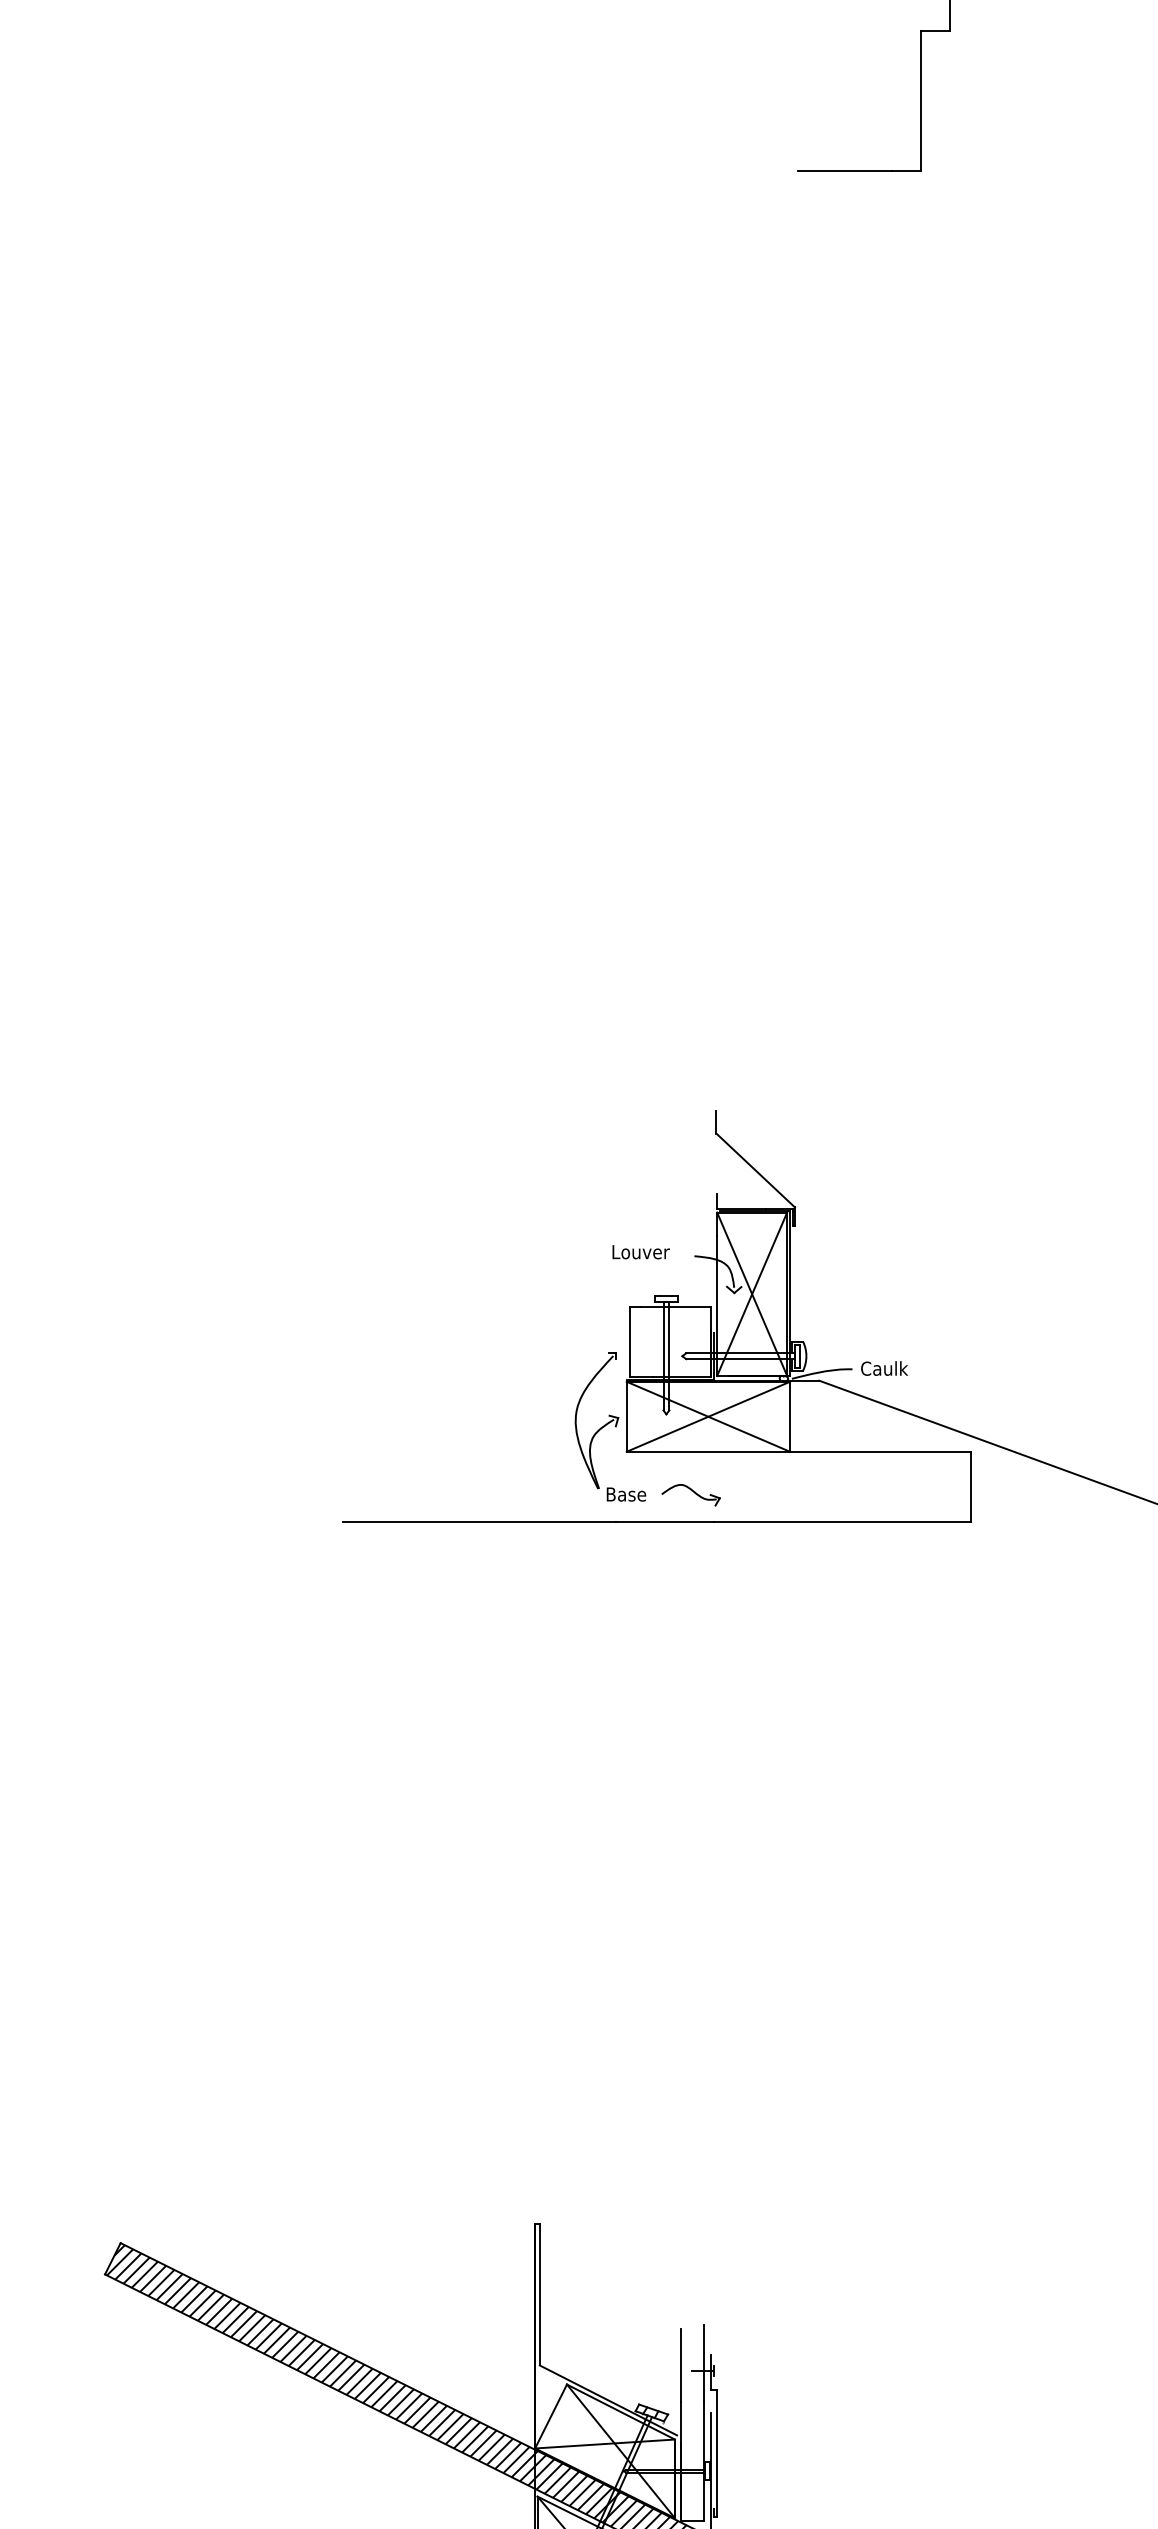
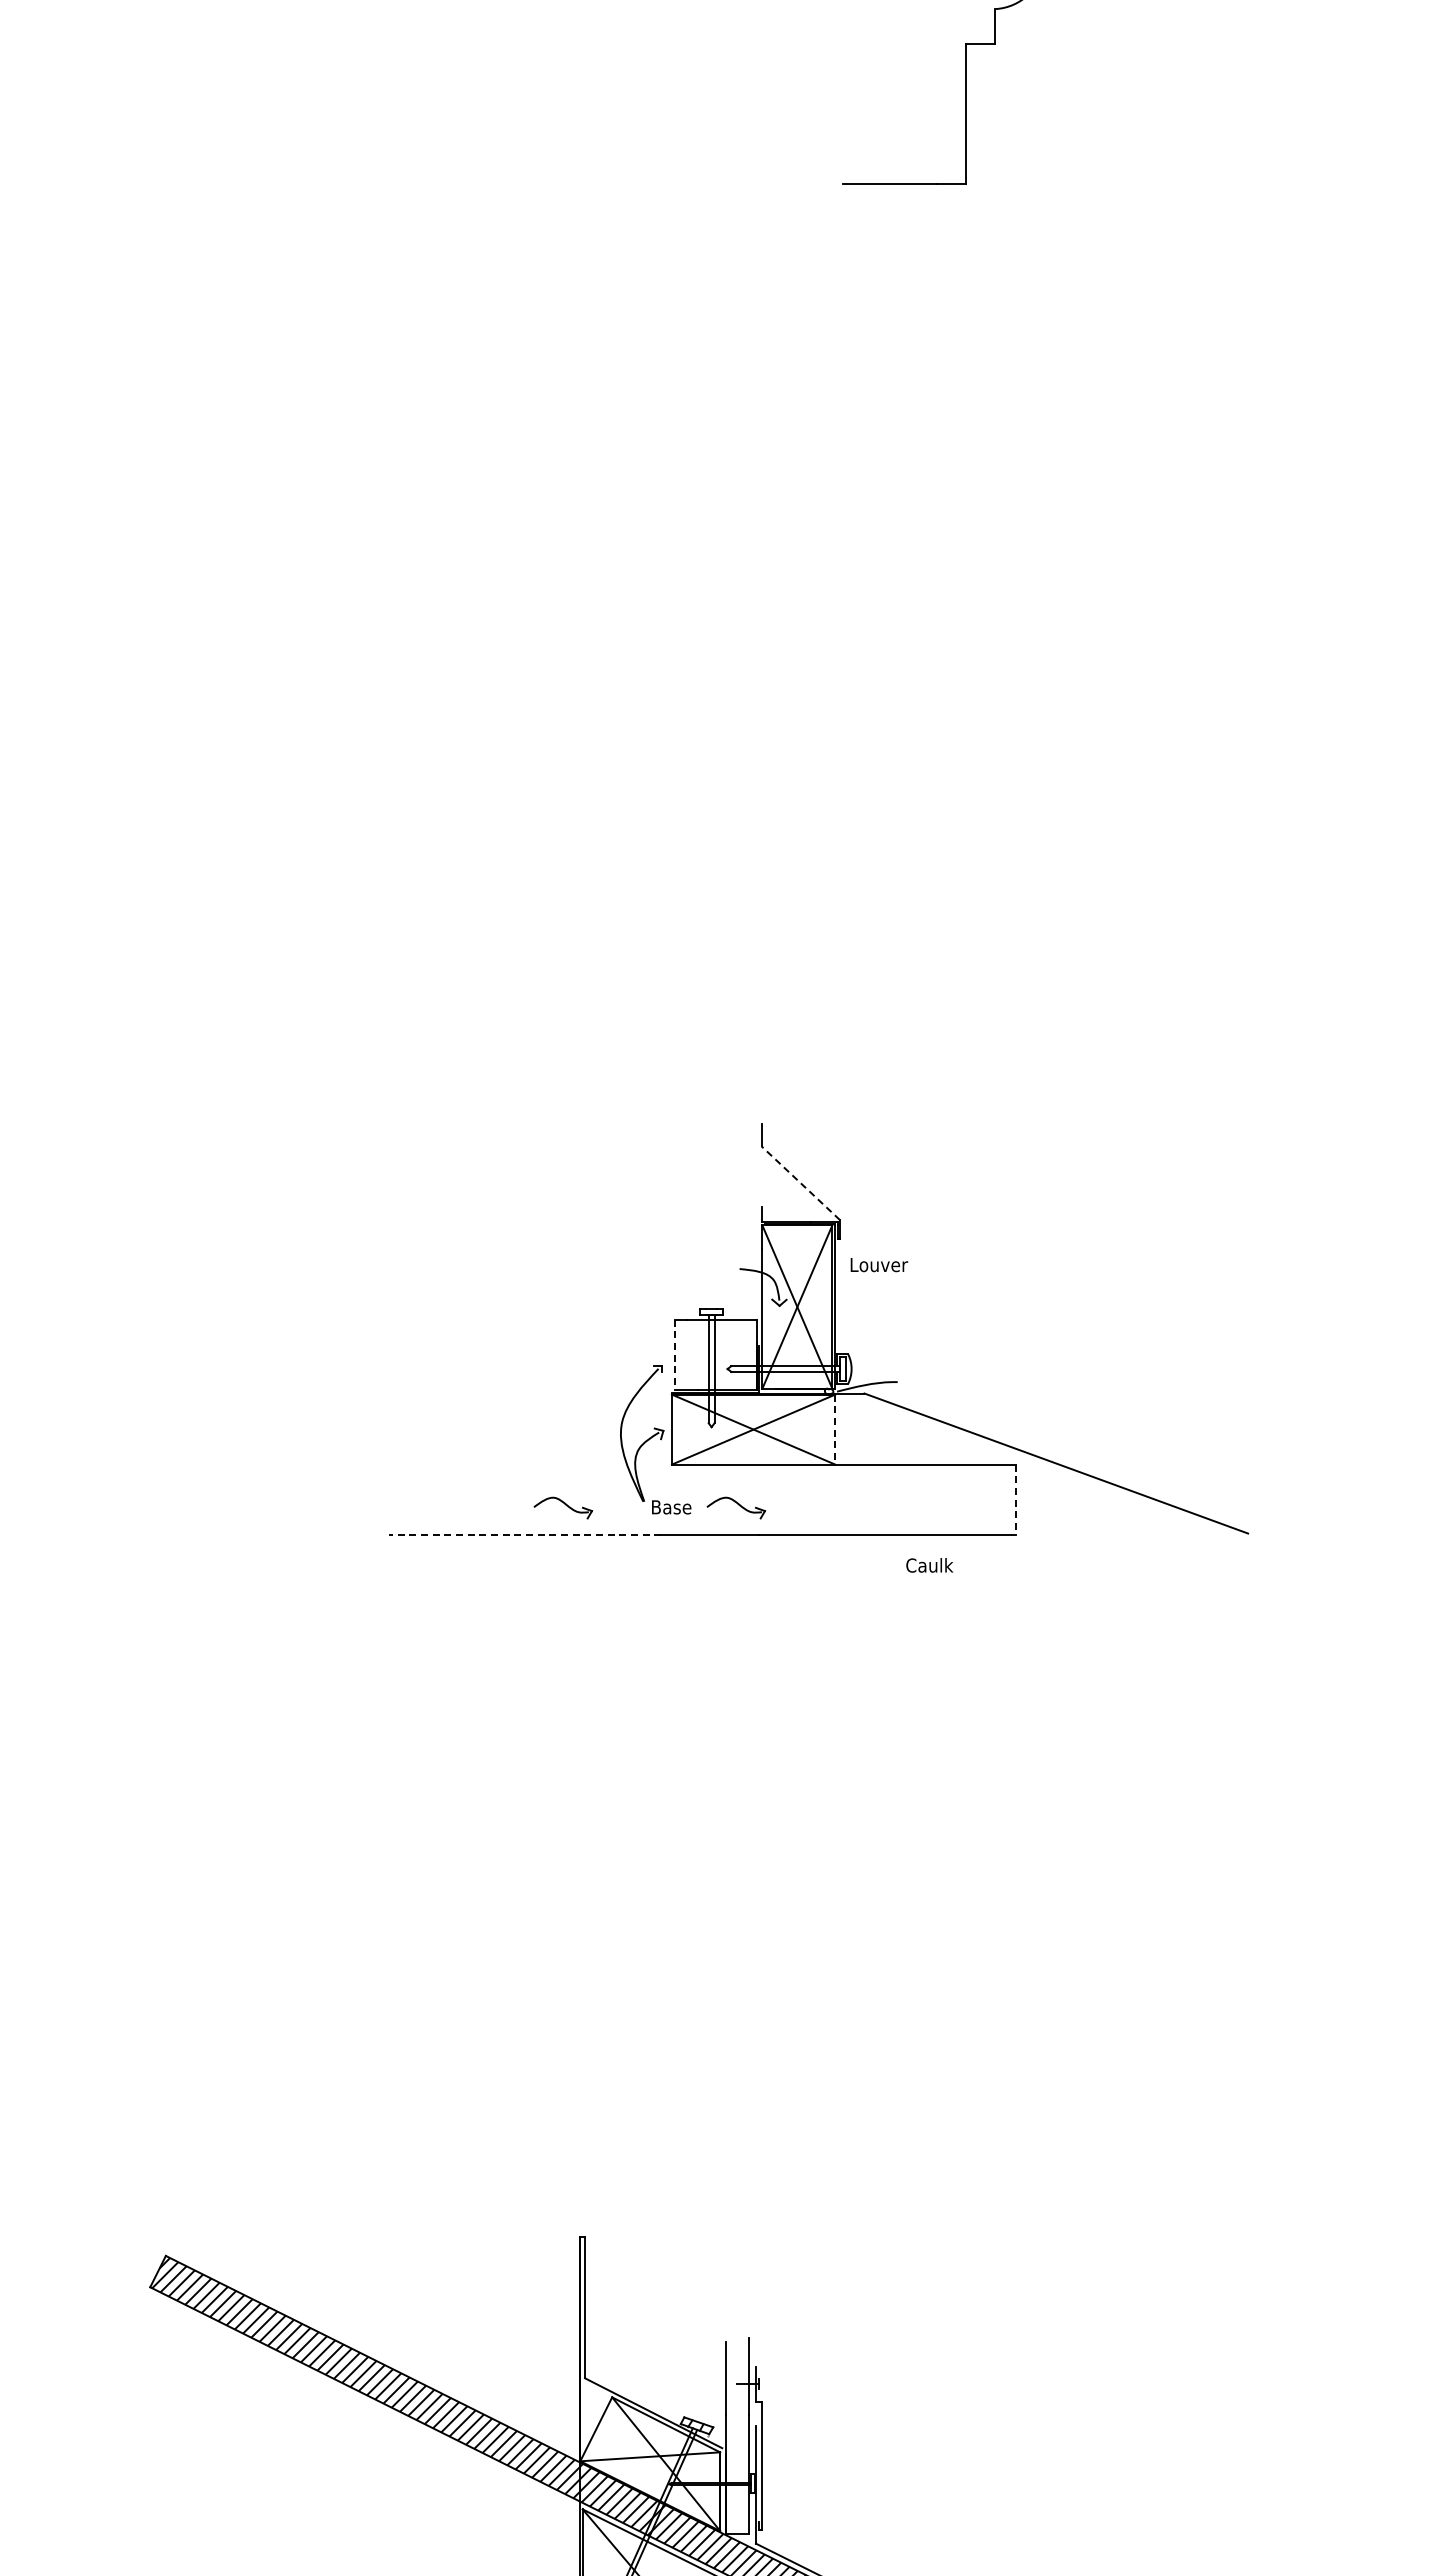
line: (755, 1170) -> (800, 1183), solid -> dashed
text: (641, 1252) -> (879, 1265), moved
line: (629, 1342) -> (674, 1355), solid -> dashed
text: (884, 1368) -> (929, 1565), moved
line: (790, 1417) -> (835, 1430), solid -> dashed
line: (970, 1487) -> (1015, 1500), solid -> dashed
part: (518, 1494) -> (563, 1507), added
line: (479, 1521) -> (524, 1534), solid -> dashed

